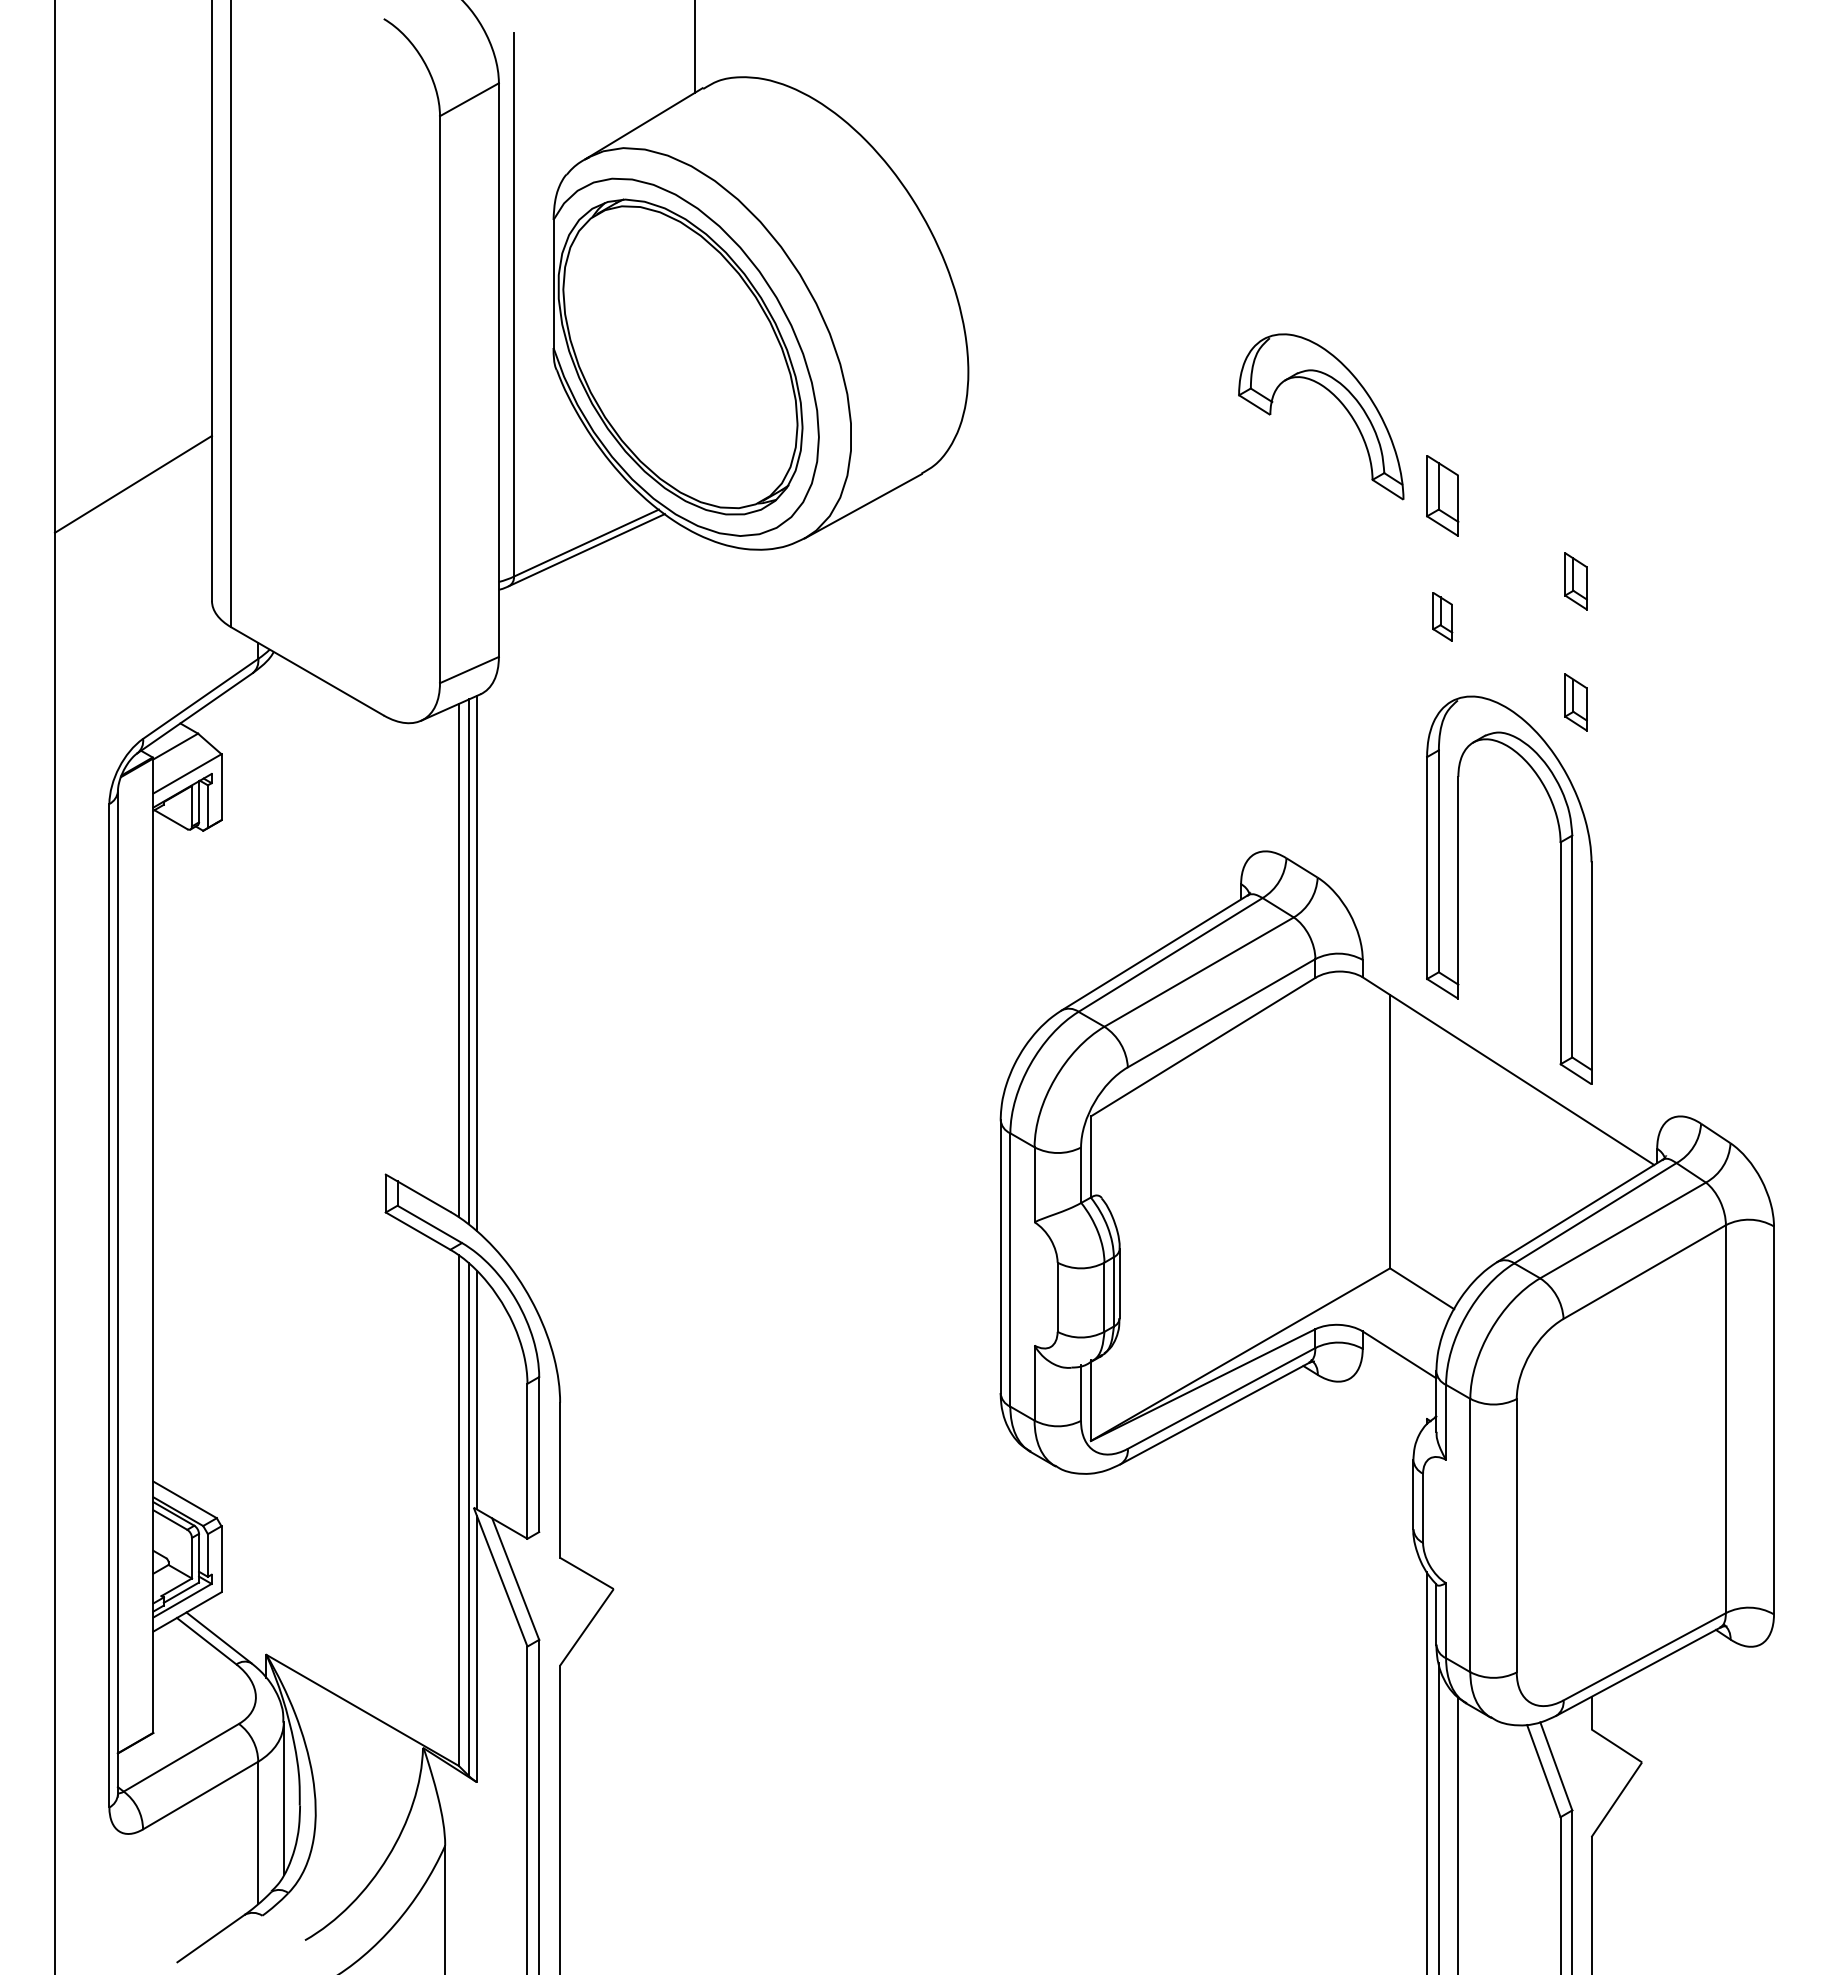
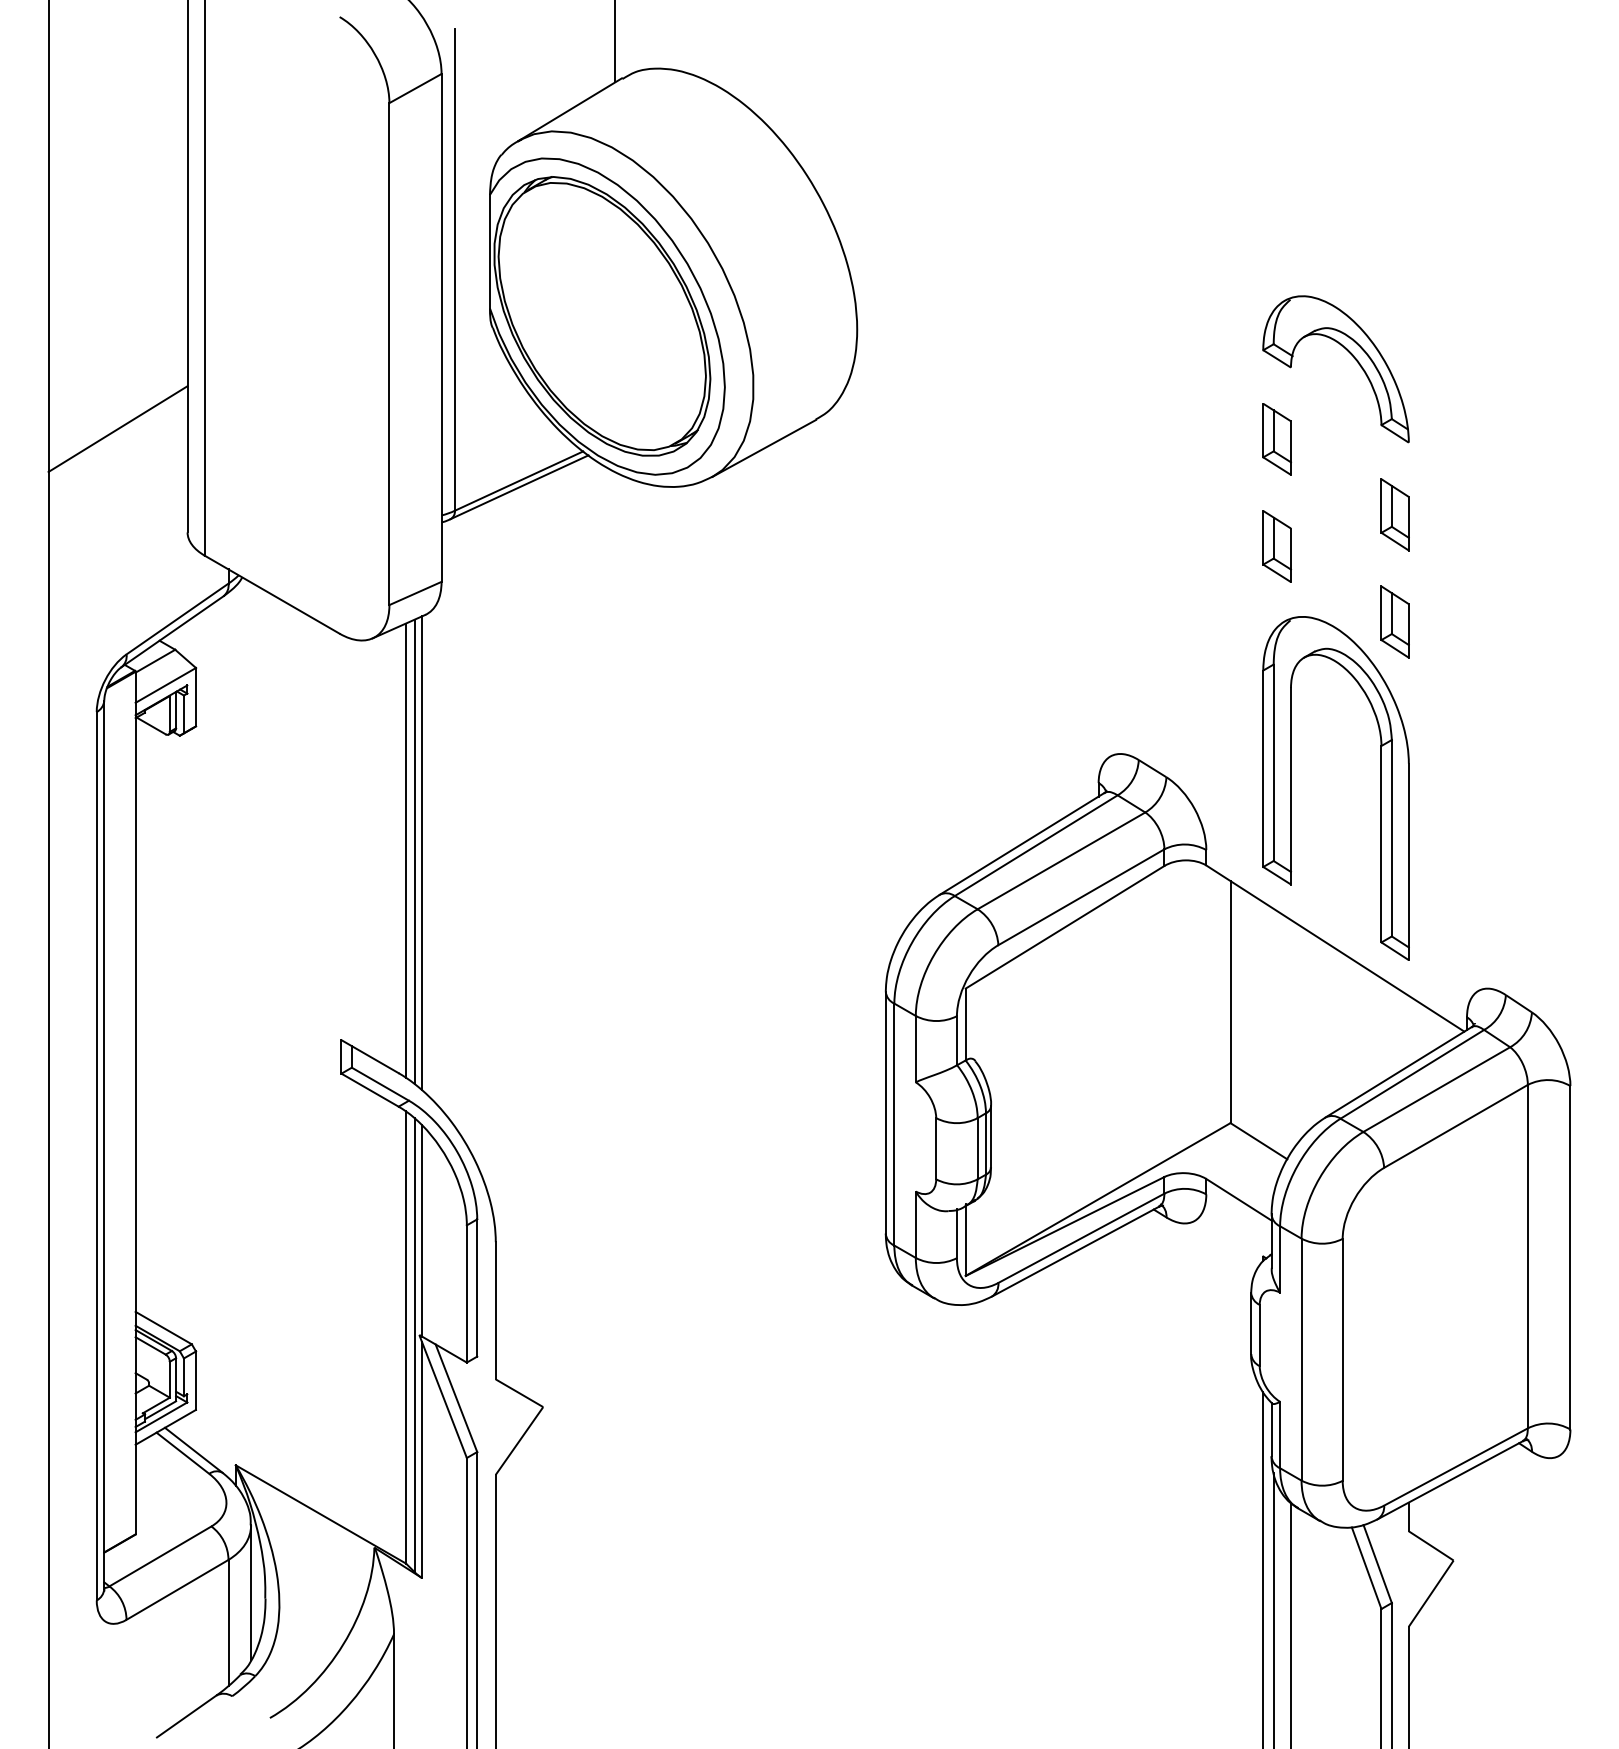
part: (1339, 402) -> (1352, 356), moved
part: (1575, 581) -> (1394, 515), size x1.43
part: (1442, 616) -> (1276, 546), size x1.67
part: (1575, 702) -> (1394, 622), size x1.43

